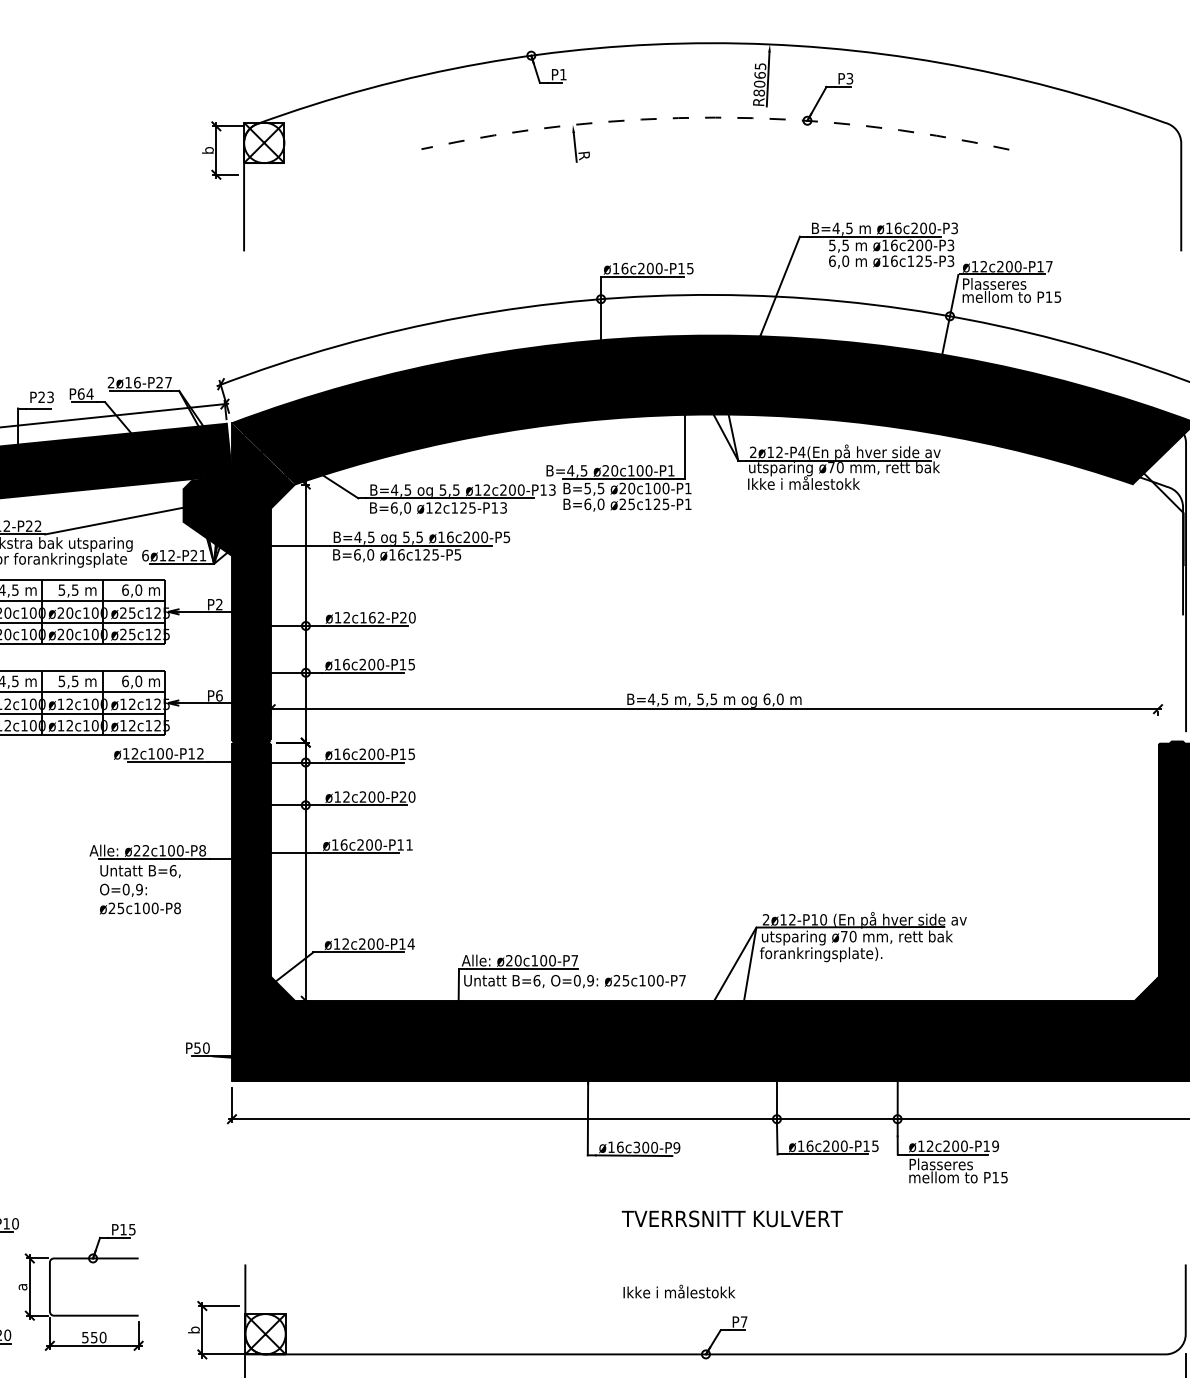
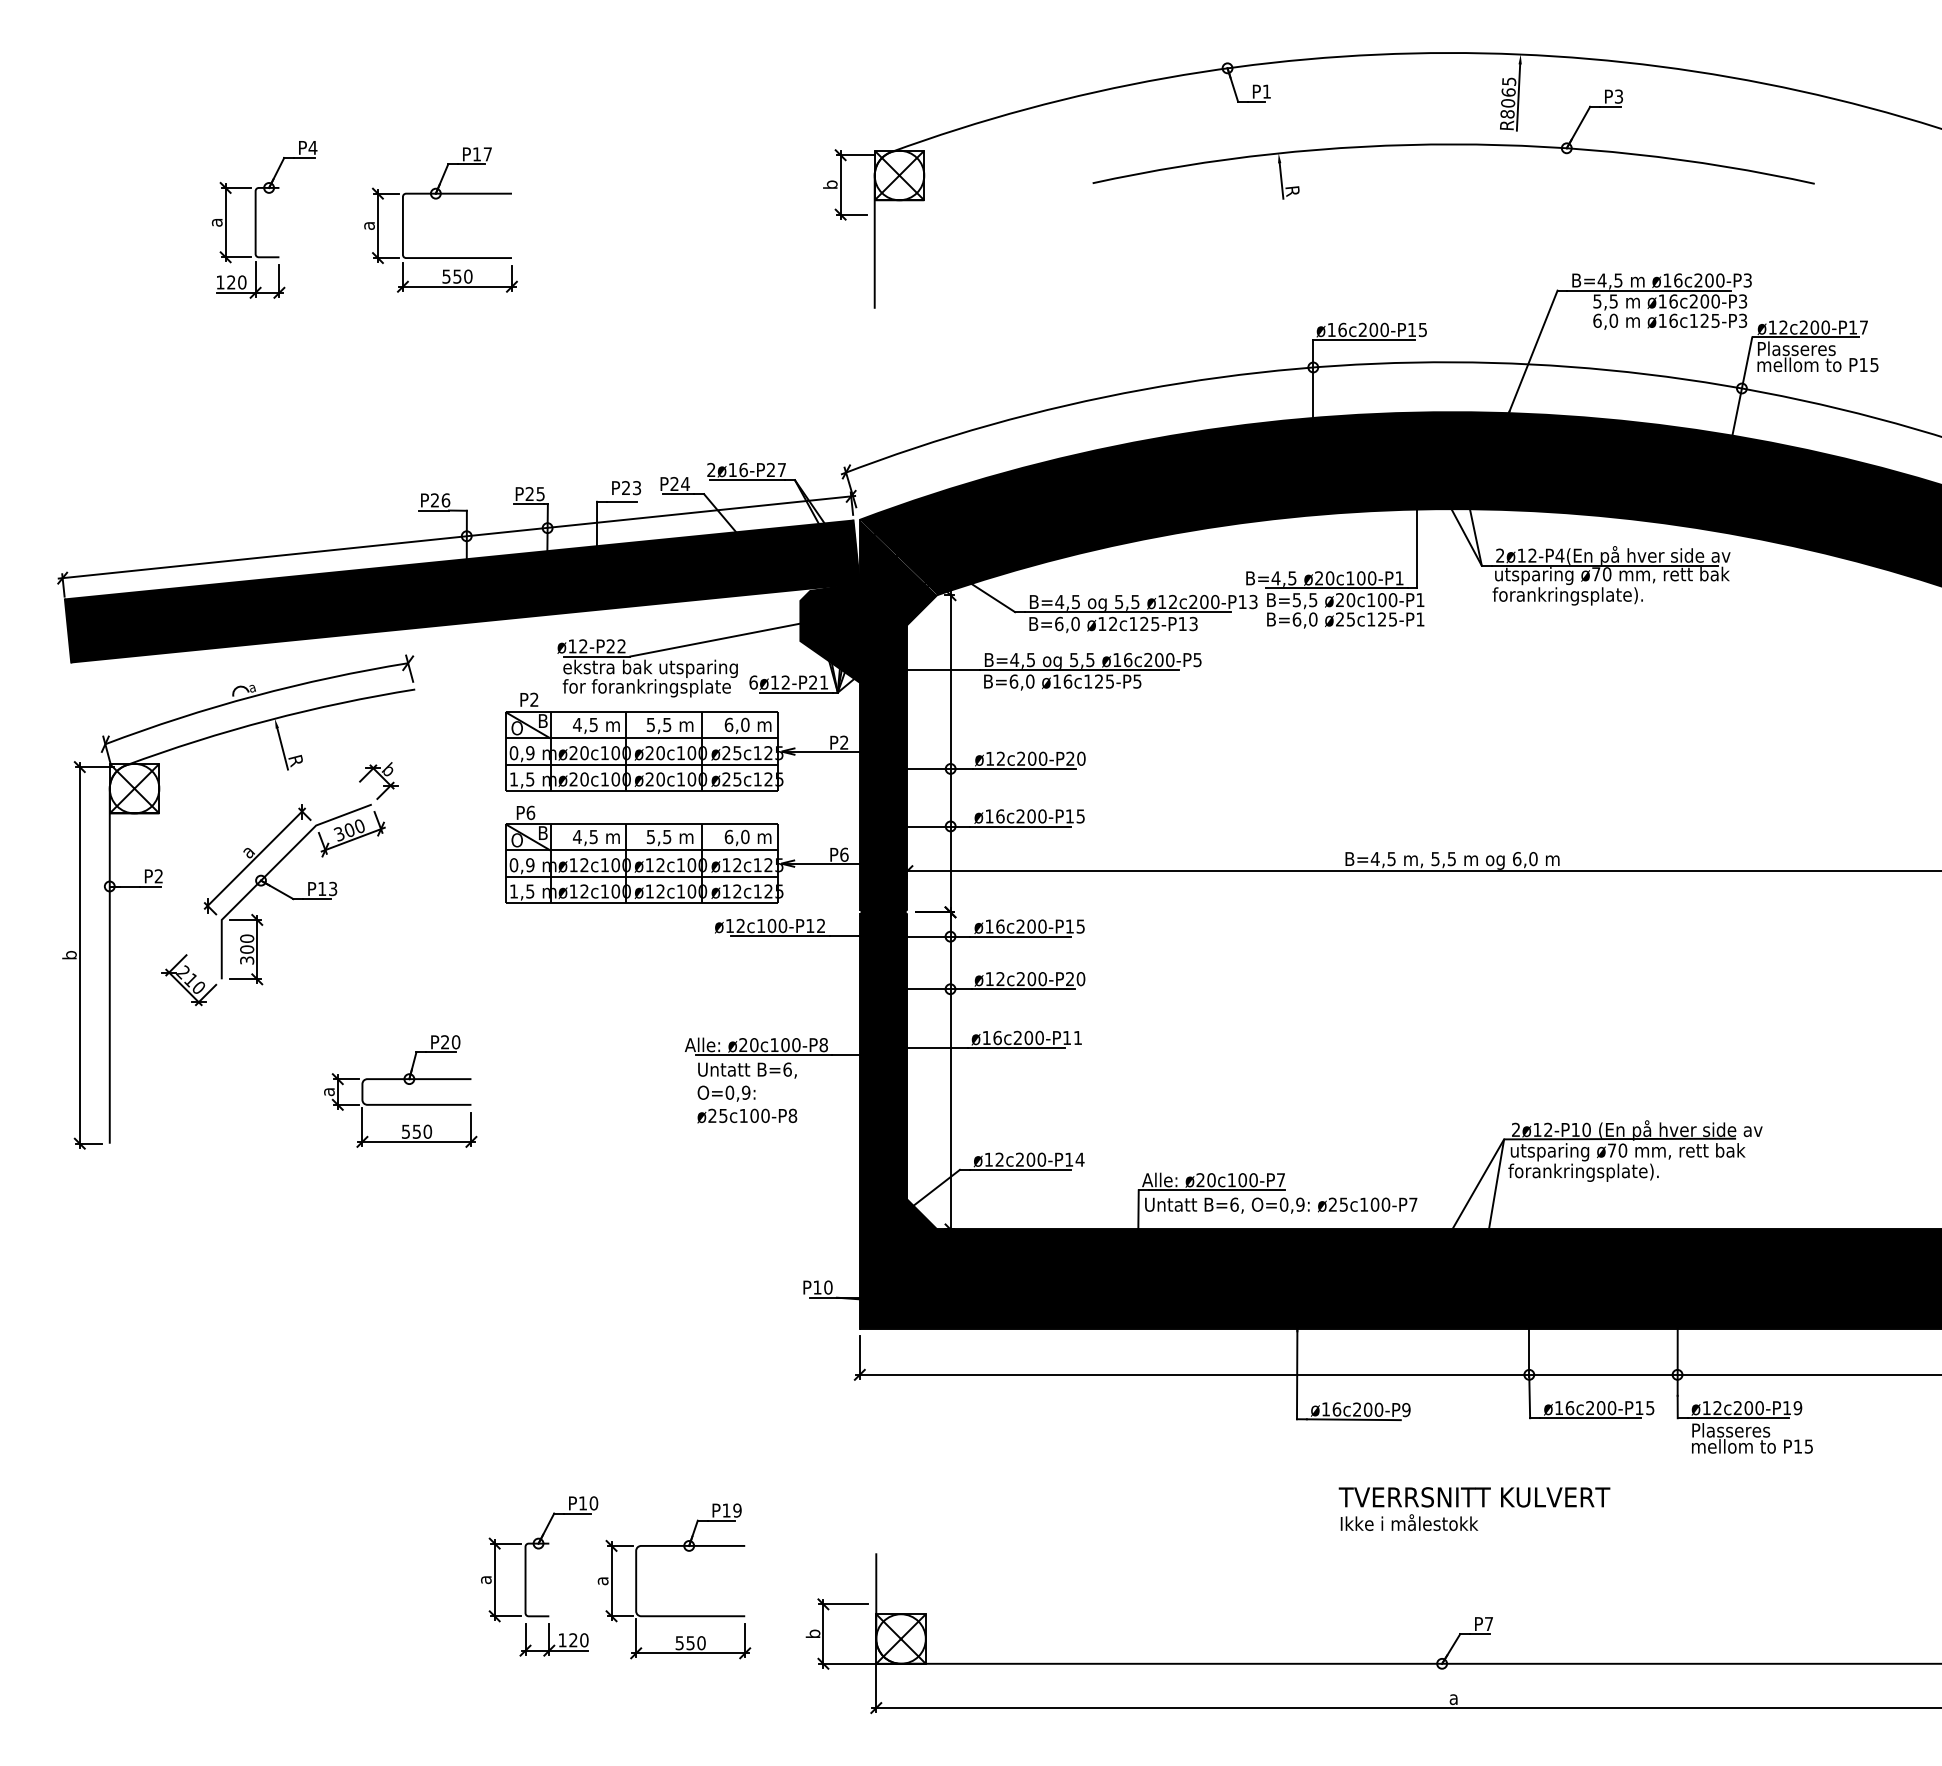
arc: (715, 117) -> (1453, 144), dashed -> solid
text: (81, 394) -> (674, 484), P64 -> P24
text: (808, 484) -> (1567, 595), Ikke i målestokk -> forankringsplate).
text: (372, 617) -> (1032, 758), ø12c162-P20 -> ø12c200-P20
text: (146, 851) -> (754, 1045), ø22c100-P8 -> ø20c100-P8
text: (197, 1048) -> (817, 1287), P50 -> P10
text: (637, 1147) -> (1357, 1409), ø16c300-P9 -> ø16c200-P9
text: (132, 1229) -> (737, 1510), P15 -> P19
text: (679, 1291) -> (1409, 1522), moved

